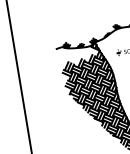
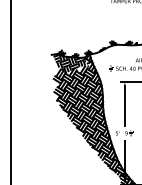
hatch: (78, 54) -> (71, 63), added

